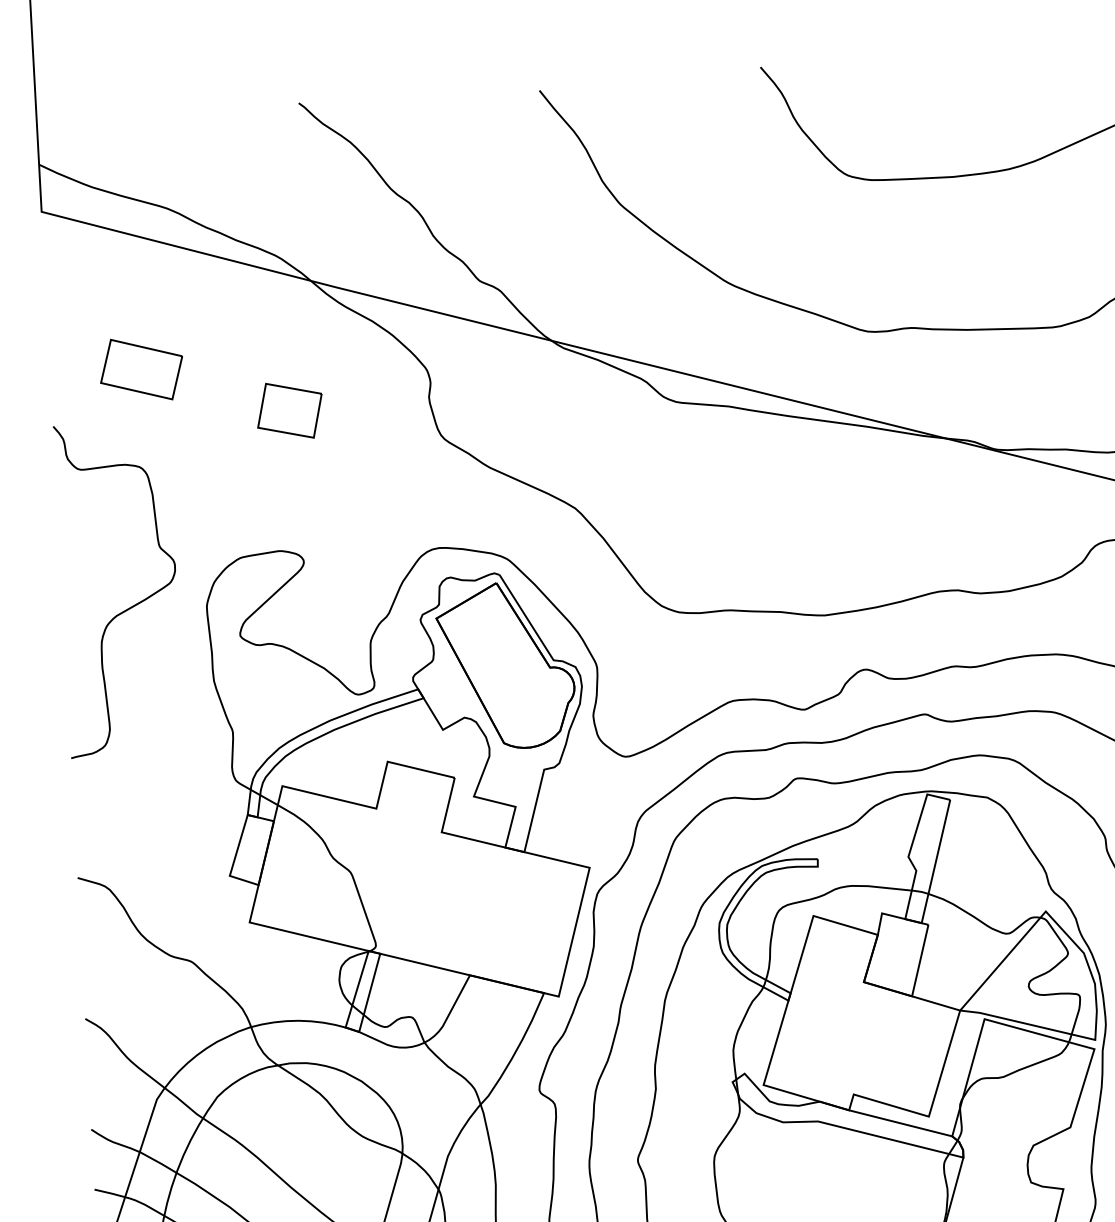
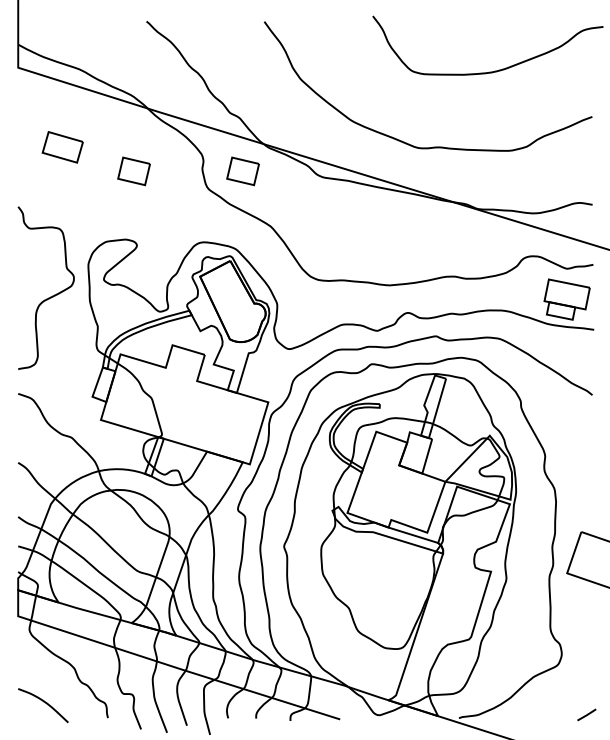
part: (511, 399) -> (242, 171), added
curve: (129, 606) -> (50, 296), moved

